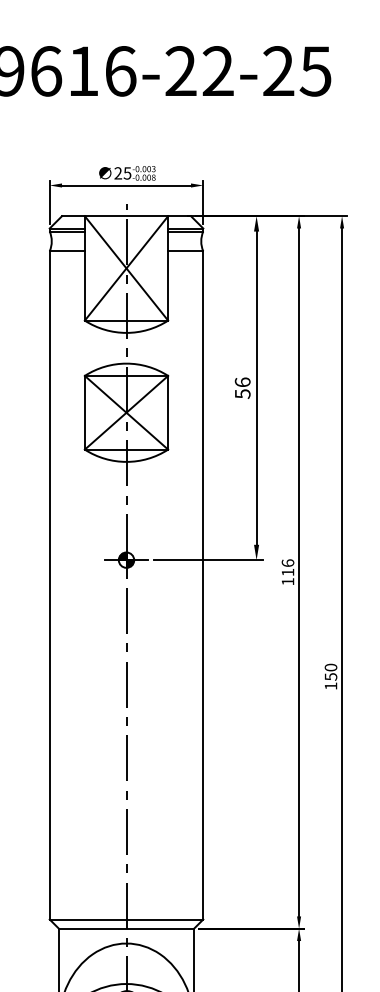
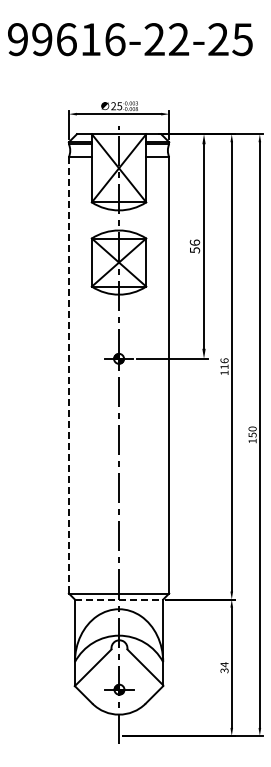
line: (49, 585) -> (68, 375), solid -> dashed
line: (127, 928) -> (119, 599), solid -> dashed

